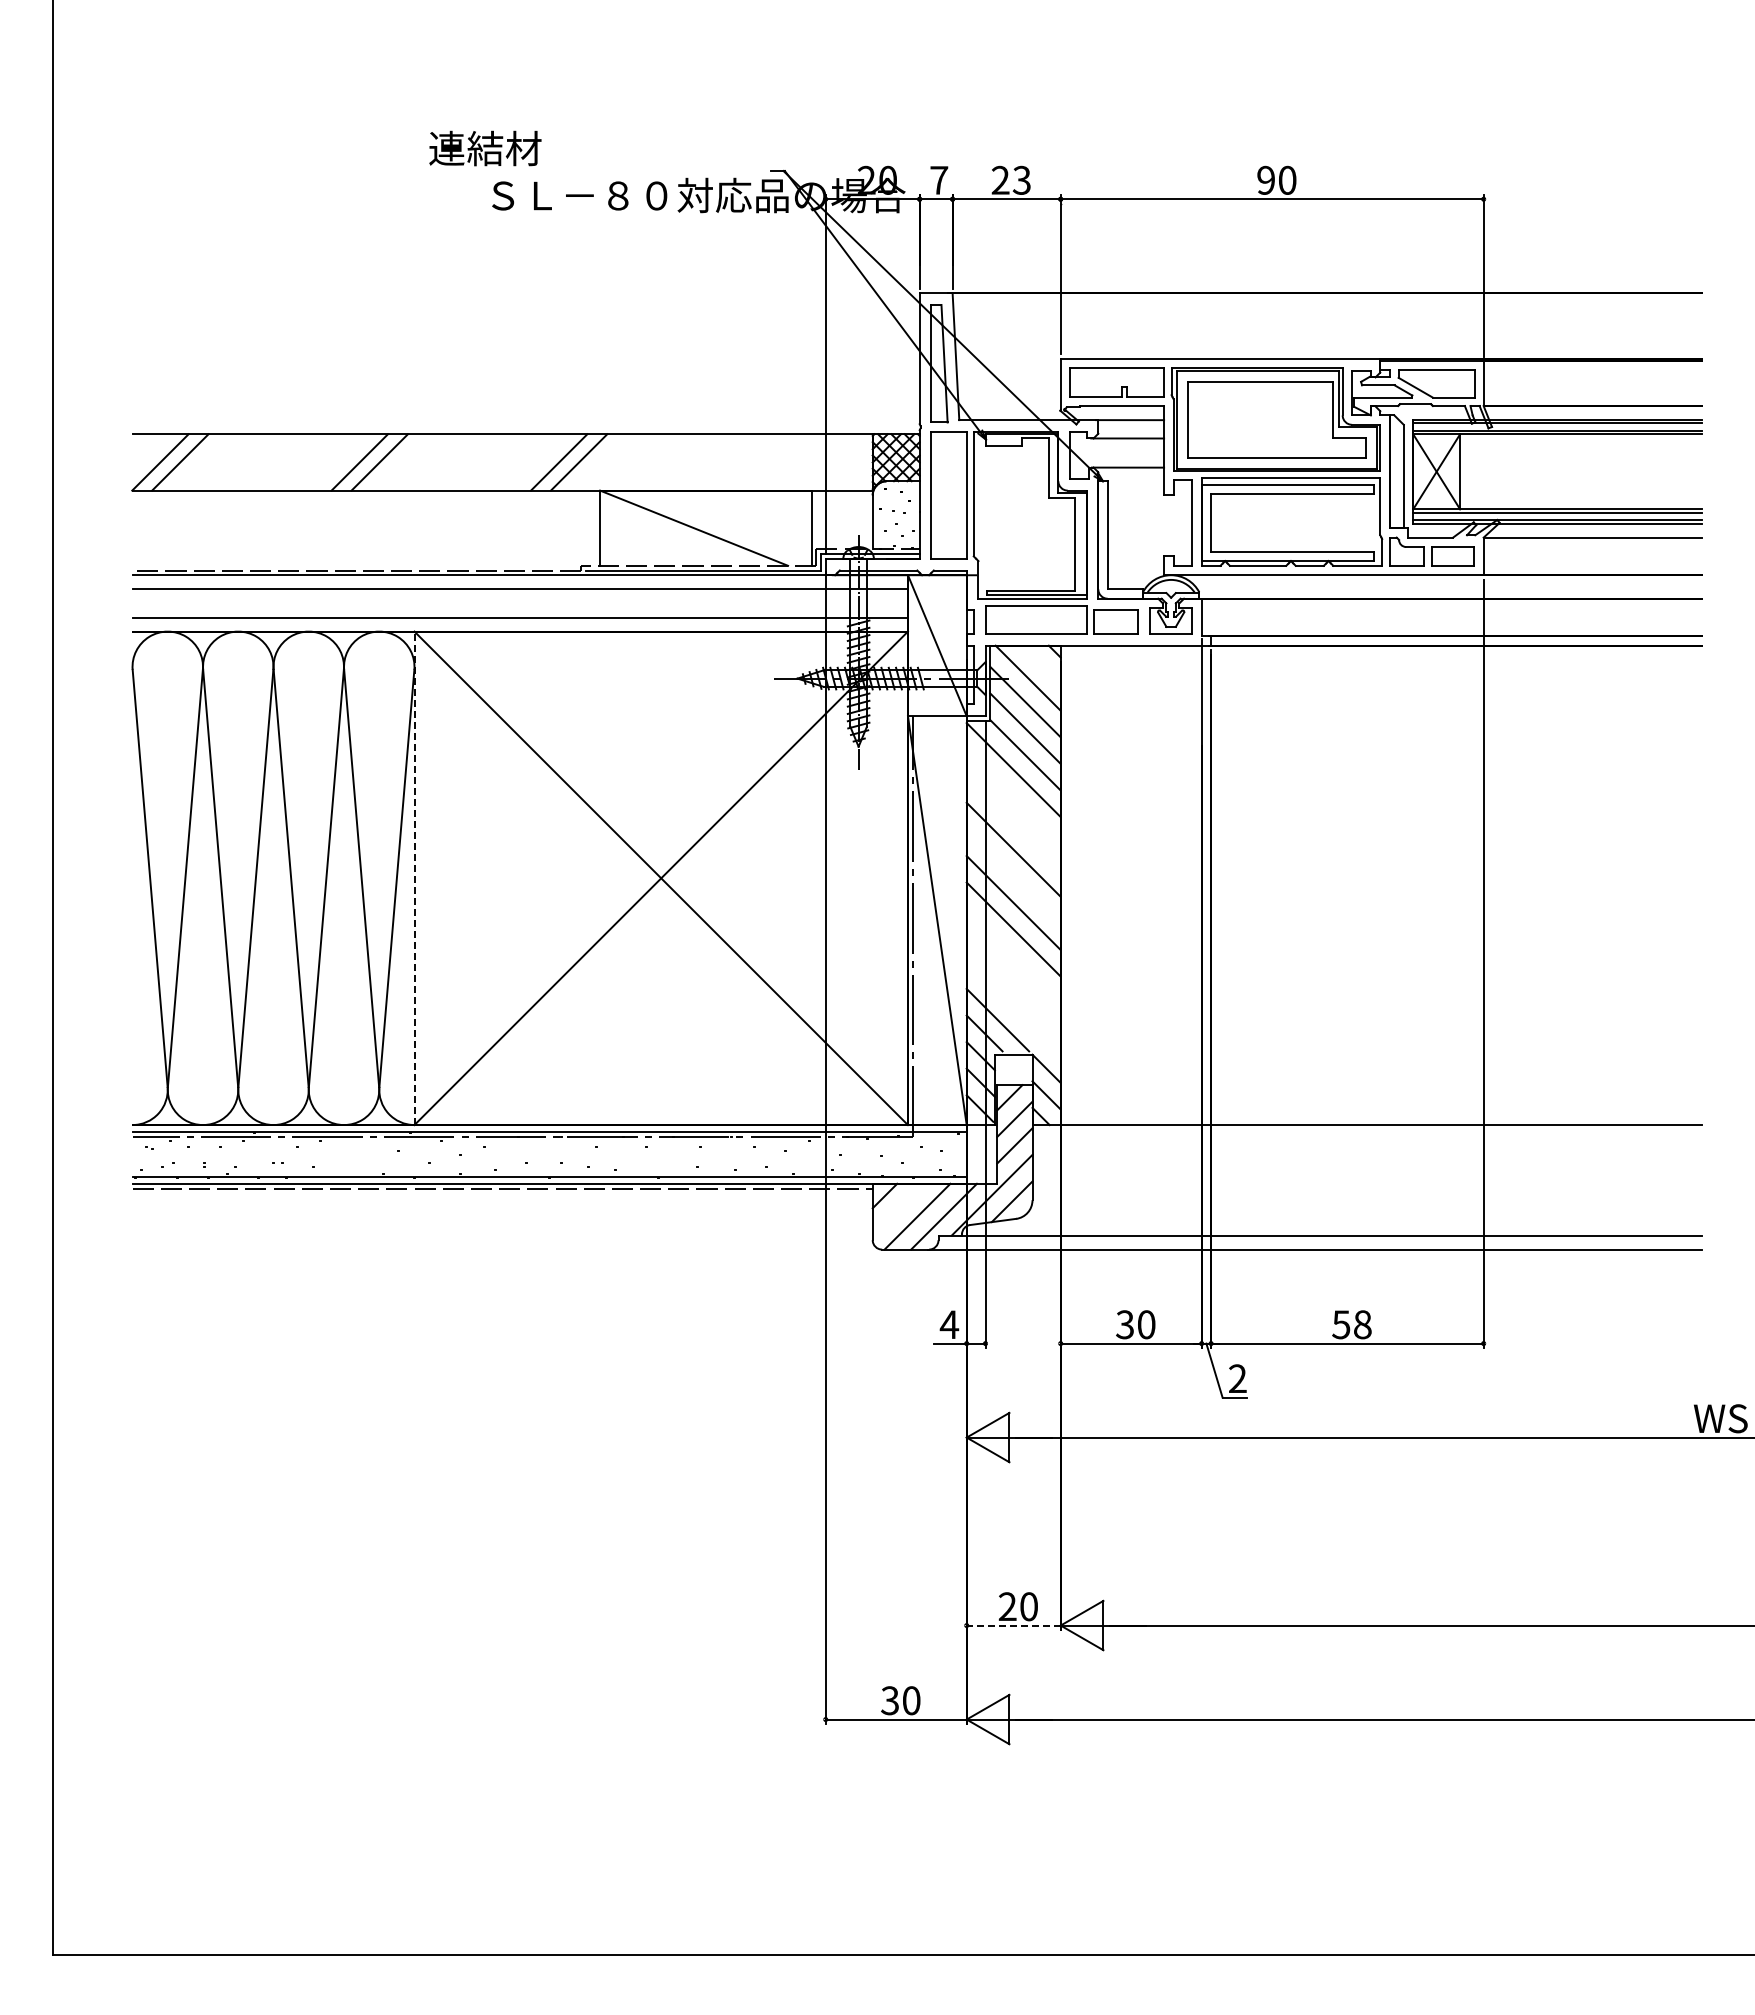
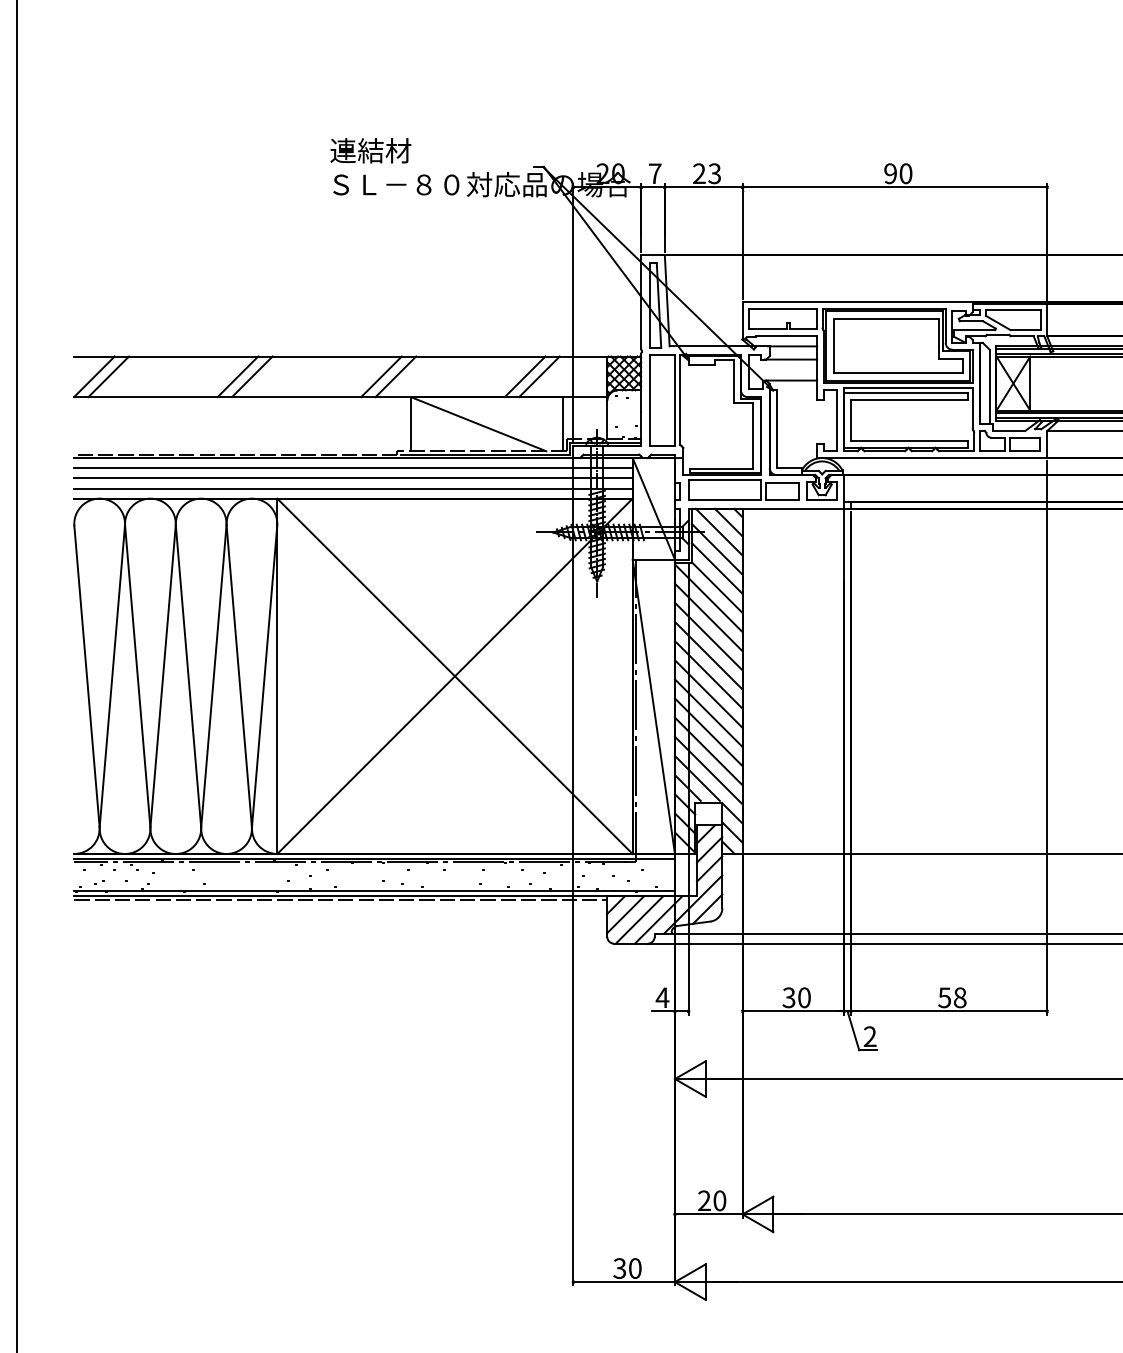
text: (485, 148) -> (370, 150), moved
line: (758, 462) -> (525, 376), added
line: (778, 462) -> (539, 376), added
line: (519, 603) -> (352, 478), added
line: (1041, 664) -> (728, 522), added
line: (1013, 796) -> (708, 617), added
line: (1013, 823) -> (708, 636), added
line: (1013, 876) -> (708, 675), added
line: (414, 878) -> (277, 676), dashed -> solid
line: (1013, 956) -> (708, 732), added
line: (1013, 982) -> (708, 751), added
line: (1013, 1009) -> (708, 770), added
line: (897, 1208) -> (625, 914), added
line: (1013, 1625) -> (708, 1214), dashed -> solid

